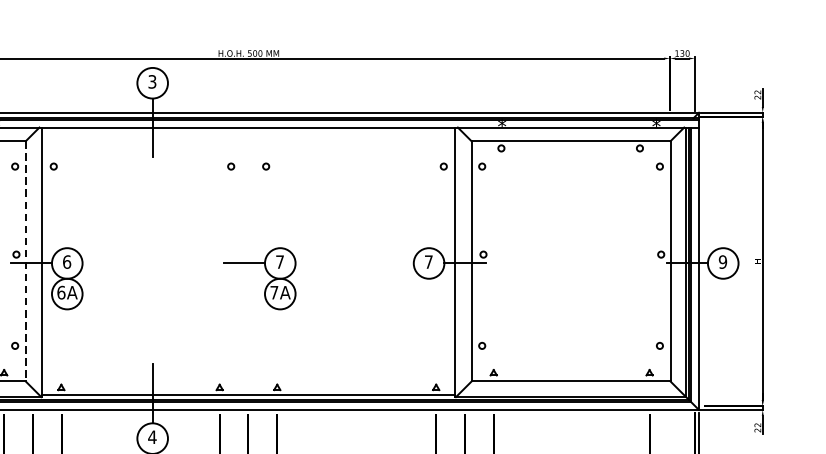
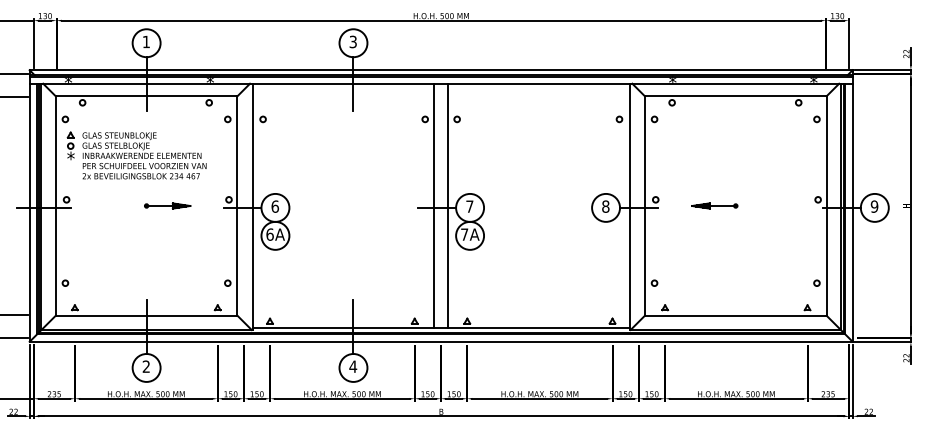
line: (241, 260) -> (434, 205), added
line: (256, 260) -> (448, 205), added
part: (547, 260) -> (714, 205), added
line: (25, 261) -> (237, 206), dashed -> solid
text: (428, 261) -> (605, 206), 7 -> 8

